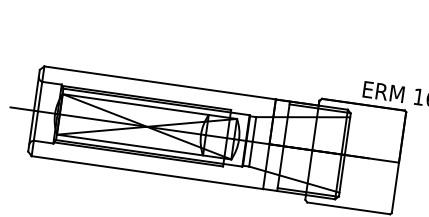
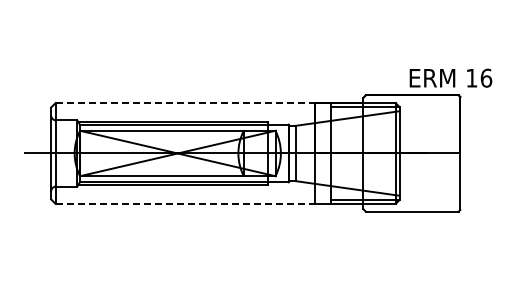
line: (160, 83) -> (185, 103), solid -> dashed
line: (147, 172) -> (185, 203), solid -> dashed

